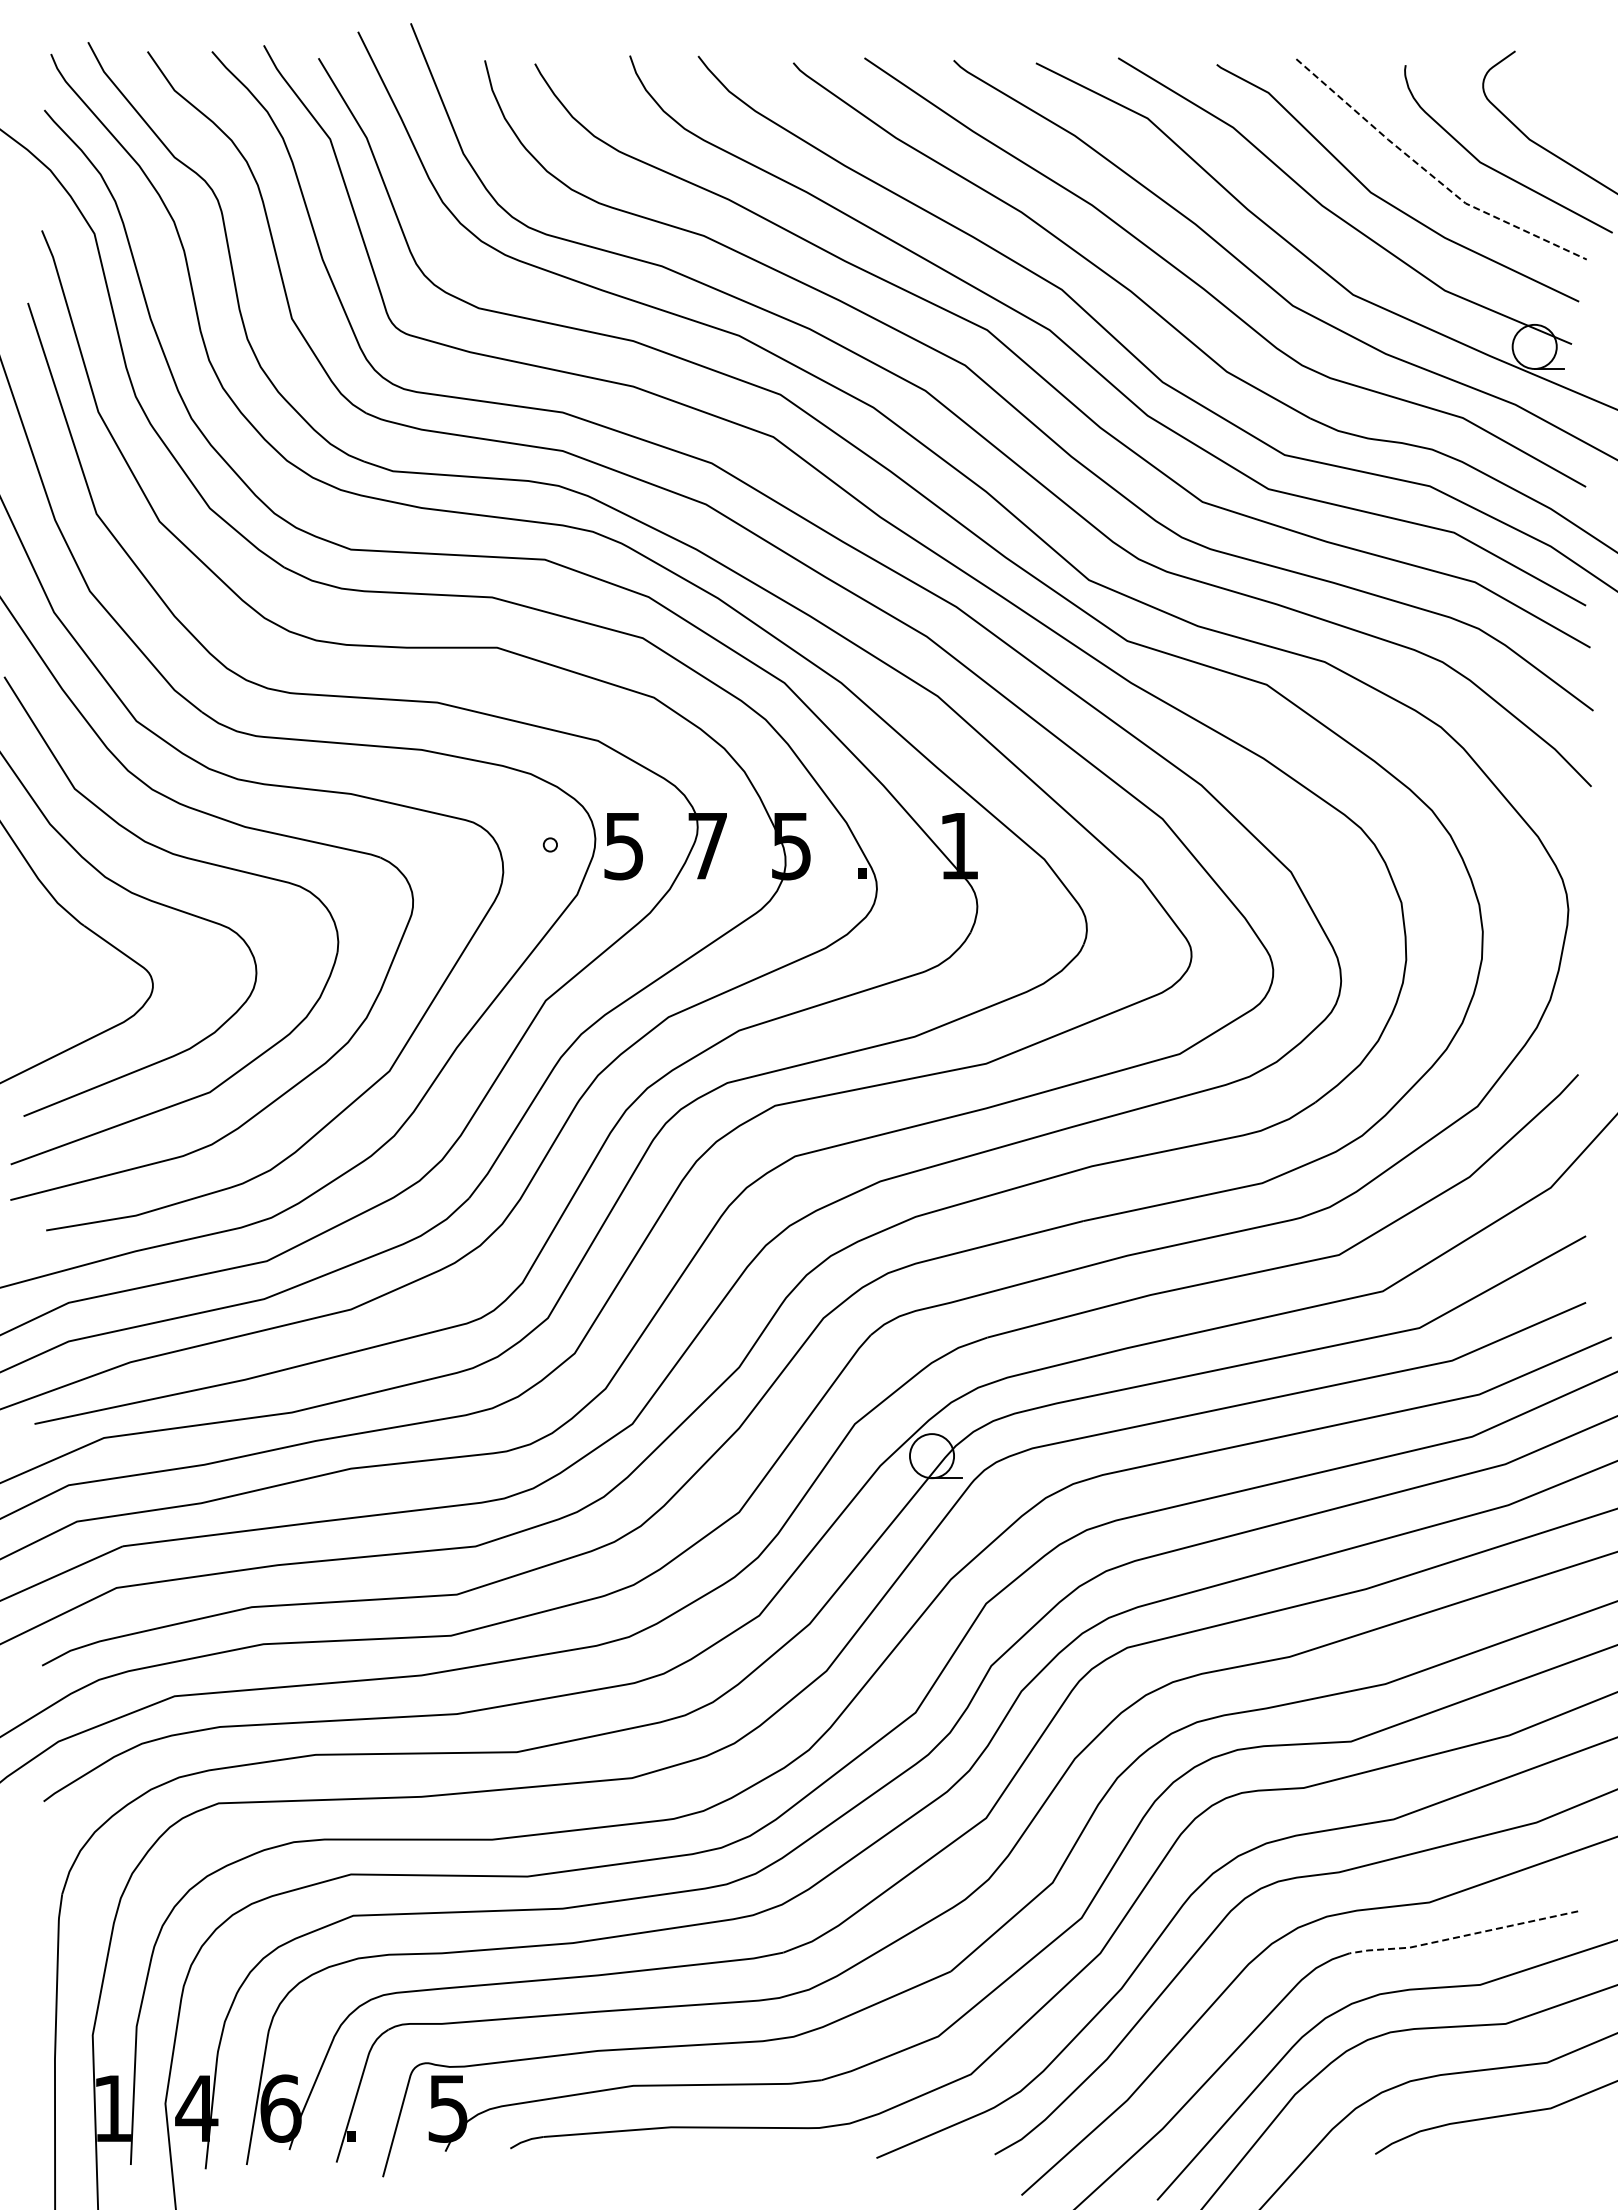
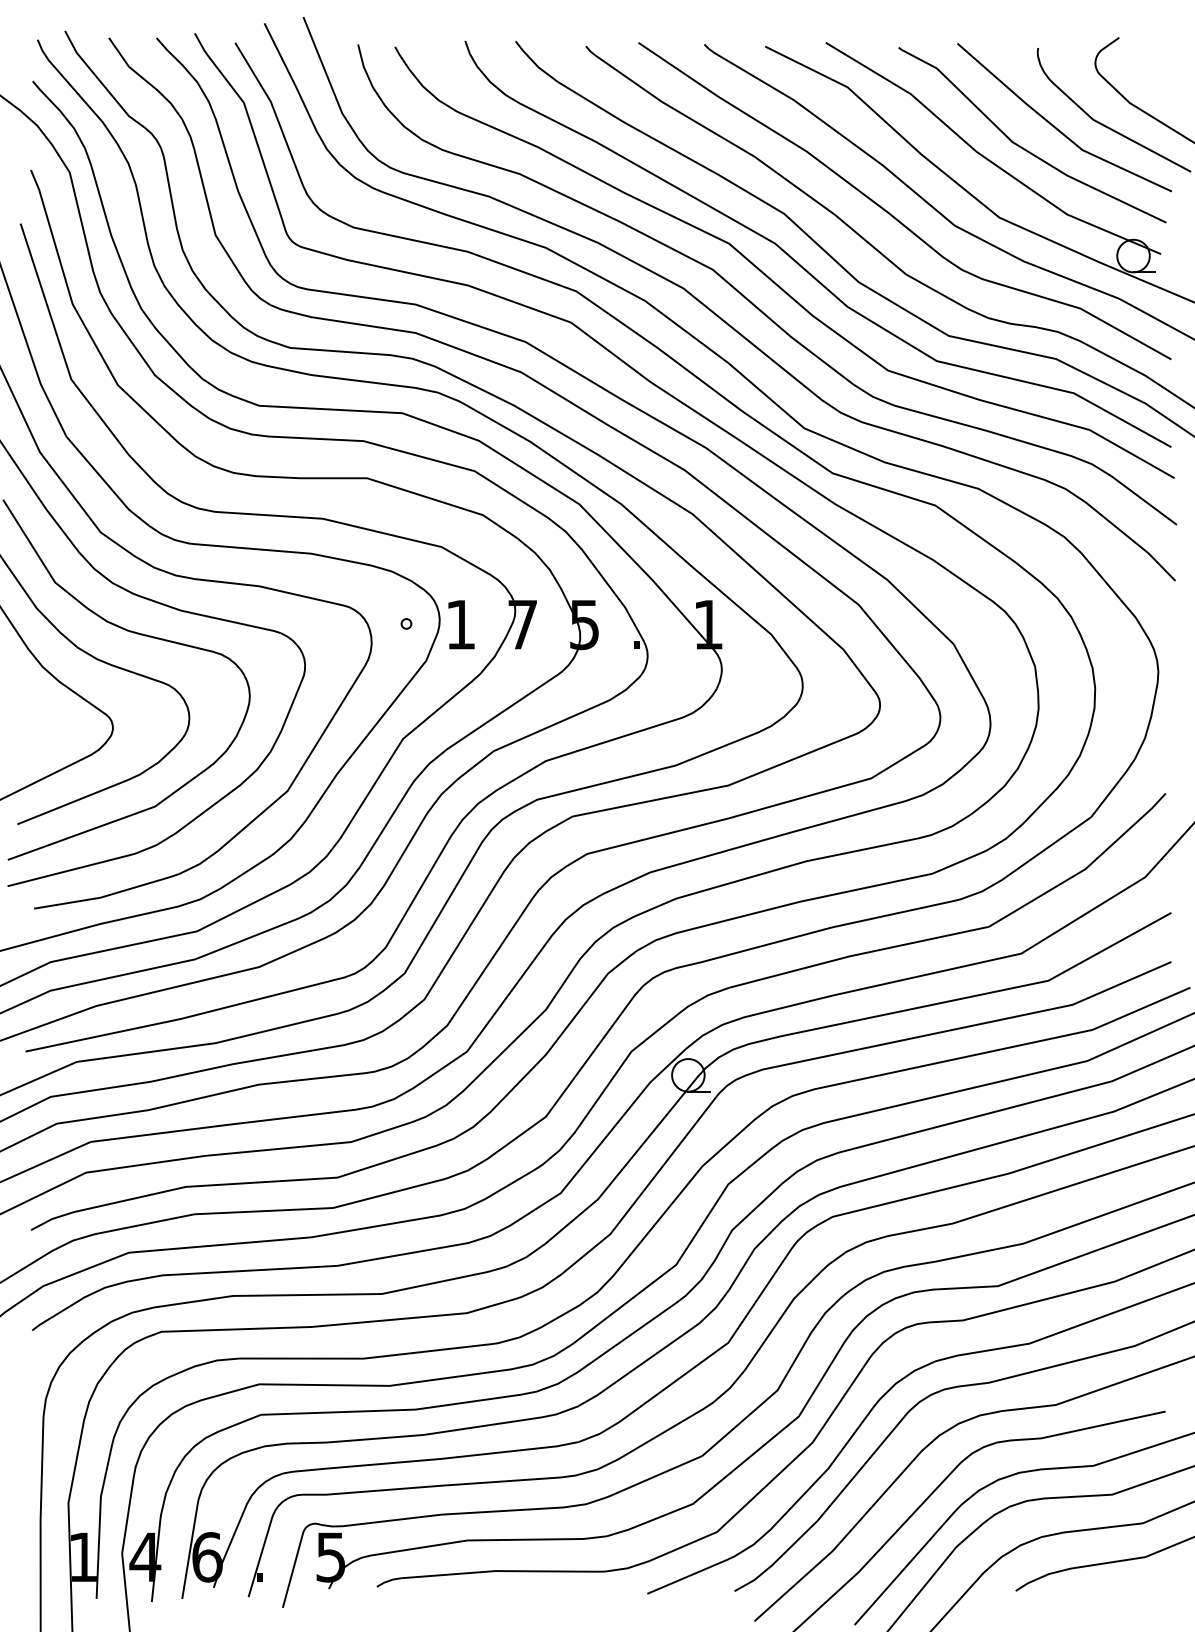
line: (1431, 175) -> (1057, 129), dashed -> solid
text: (623, 846) -> (460, 625), 5 -> 1
line: (1463, 1936) -> (1080, 1430), dashed -> solid

